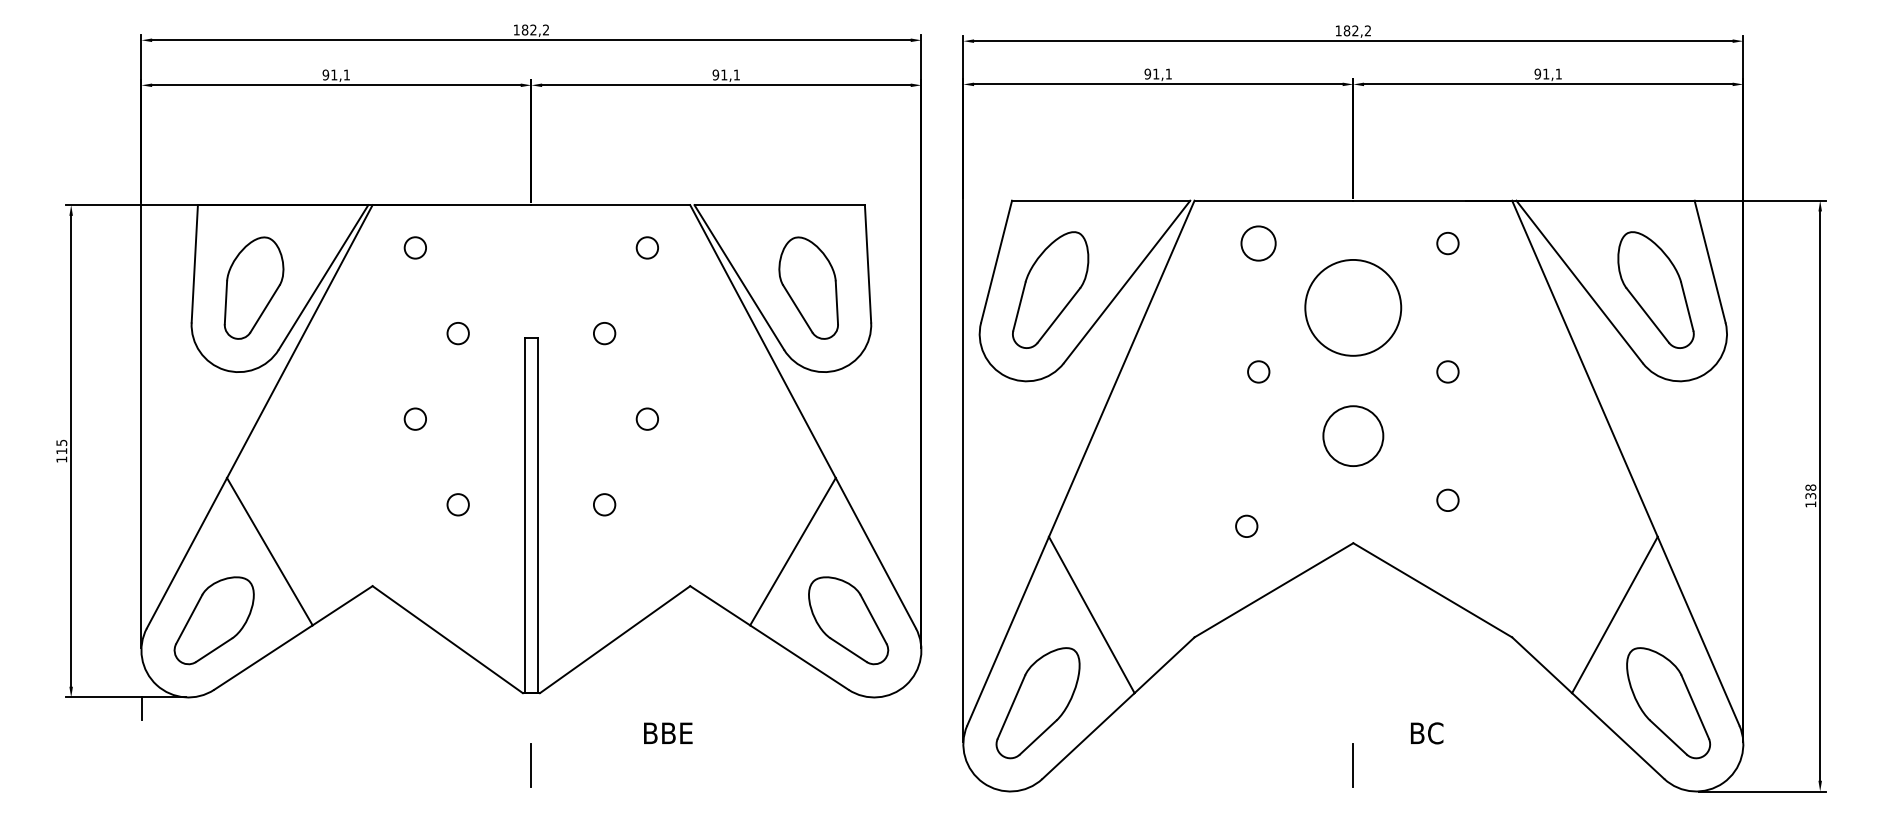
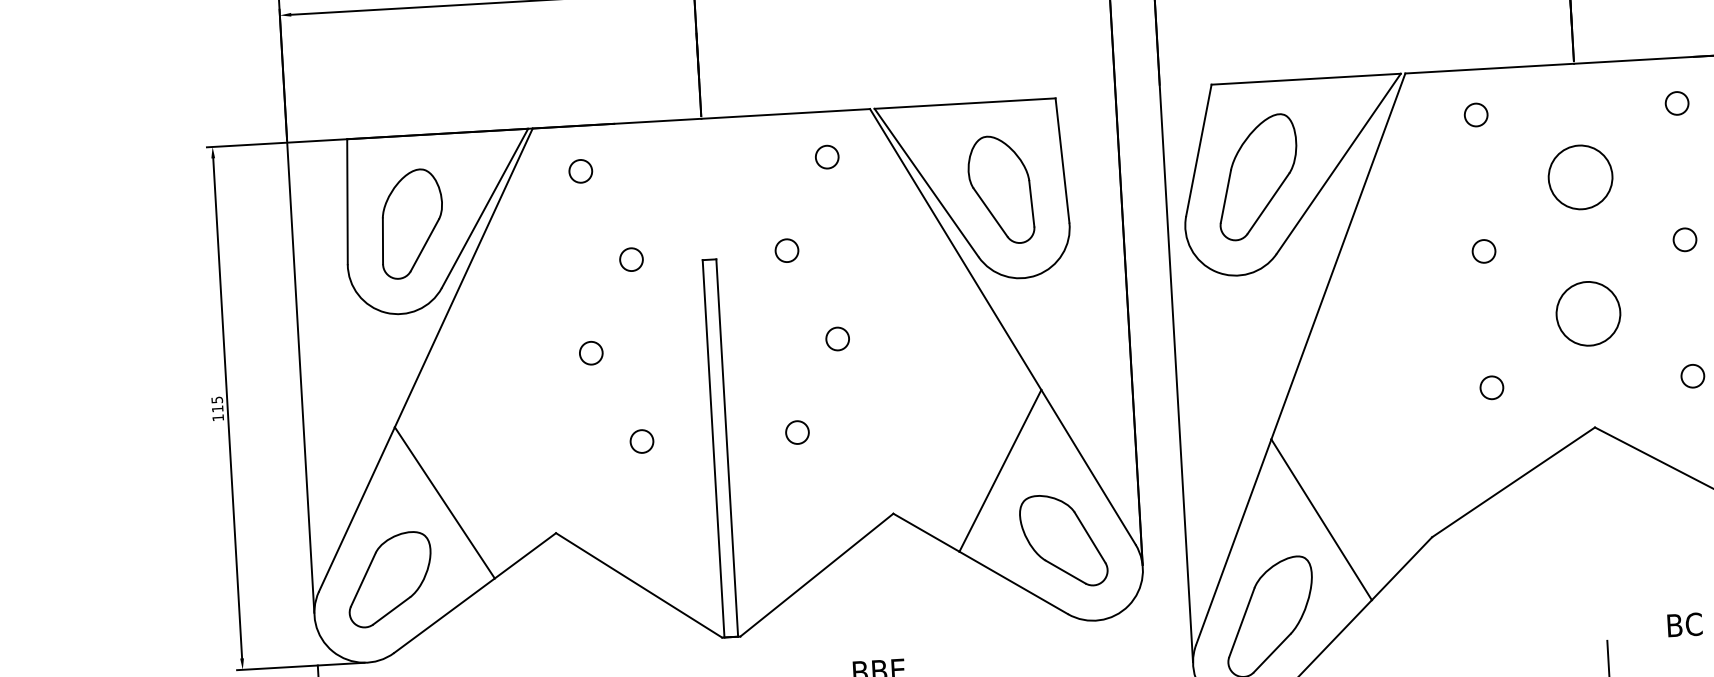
circle: (1258, 243) -> (1475, 115), size x0.62
circle: (1353, 307) -> (1580, 177), size x0.62
circle: (1246, 525) -> (1491, 386), moved

